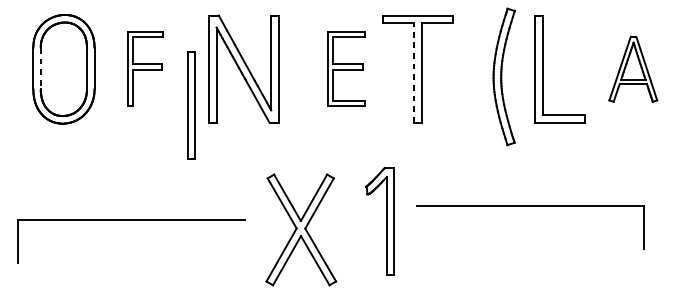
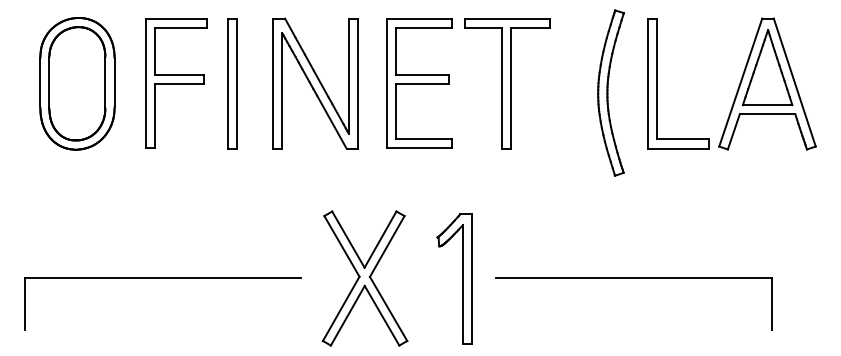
line: (40, 68) -> (49, 82), dashed -> solid
part: (145, 69) -> (176, 83), size x1.43
part: (243, 69) -> (315, 83), moved
part: (346, 69) -> (419, 83), size x1.43
part: (633, 69) -> (767, 83), size x1.67
line: (413, 72) -> (501, 87), dashed -> solid
part: (191, 105) -> (232, 83), moved
part: (530, 205) -> (633, 278), moved
part: (130, 220) -> (162, 278), moved
part: (386, 220) -> (462, 278), moved

